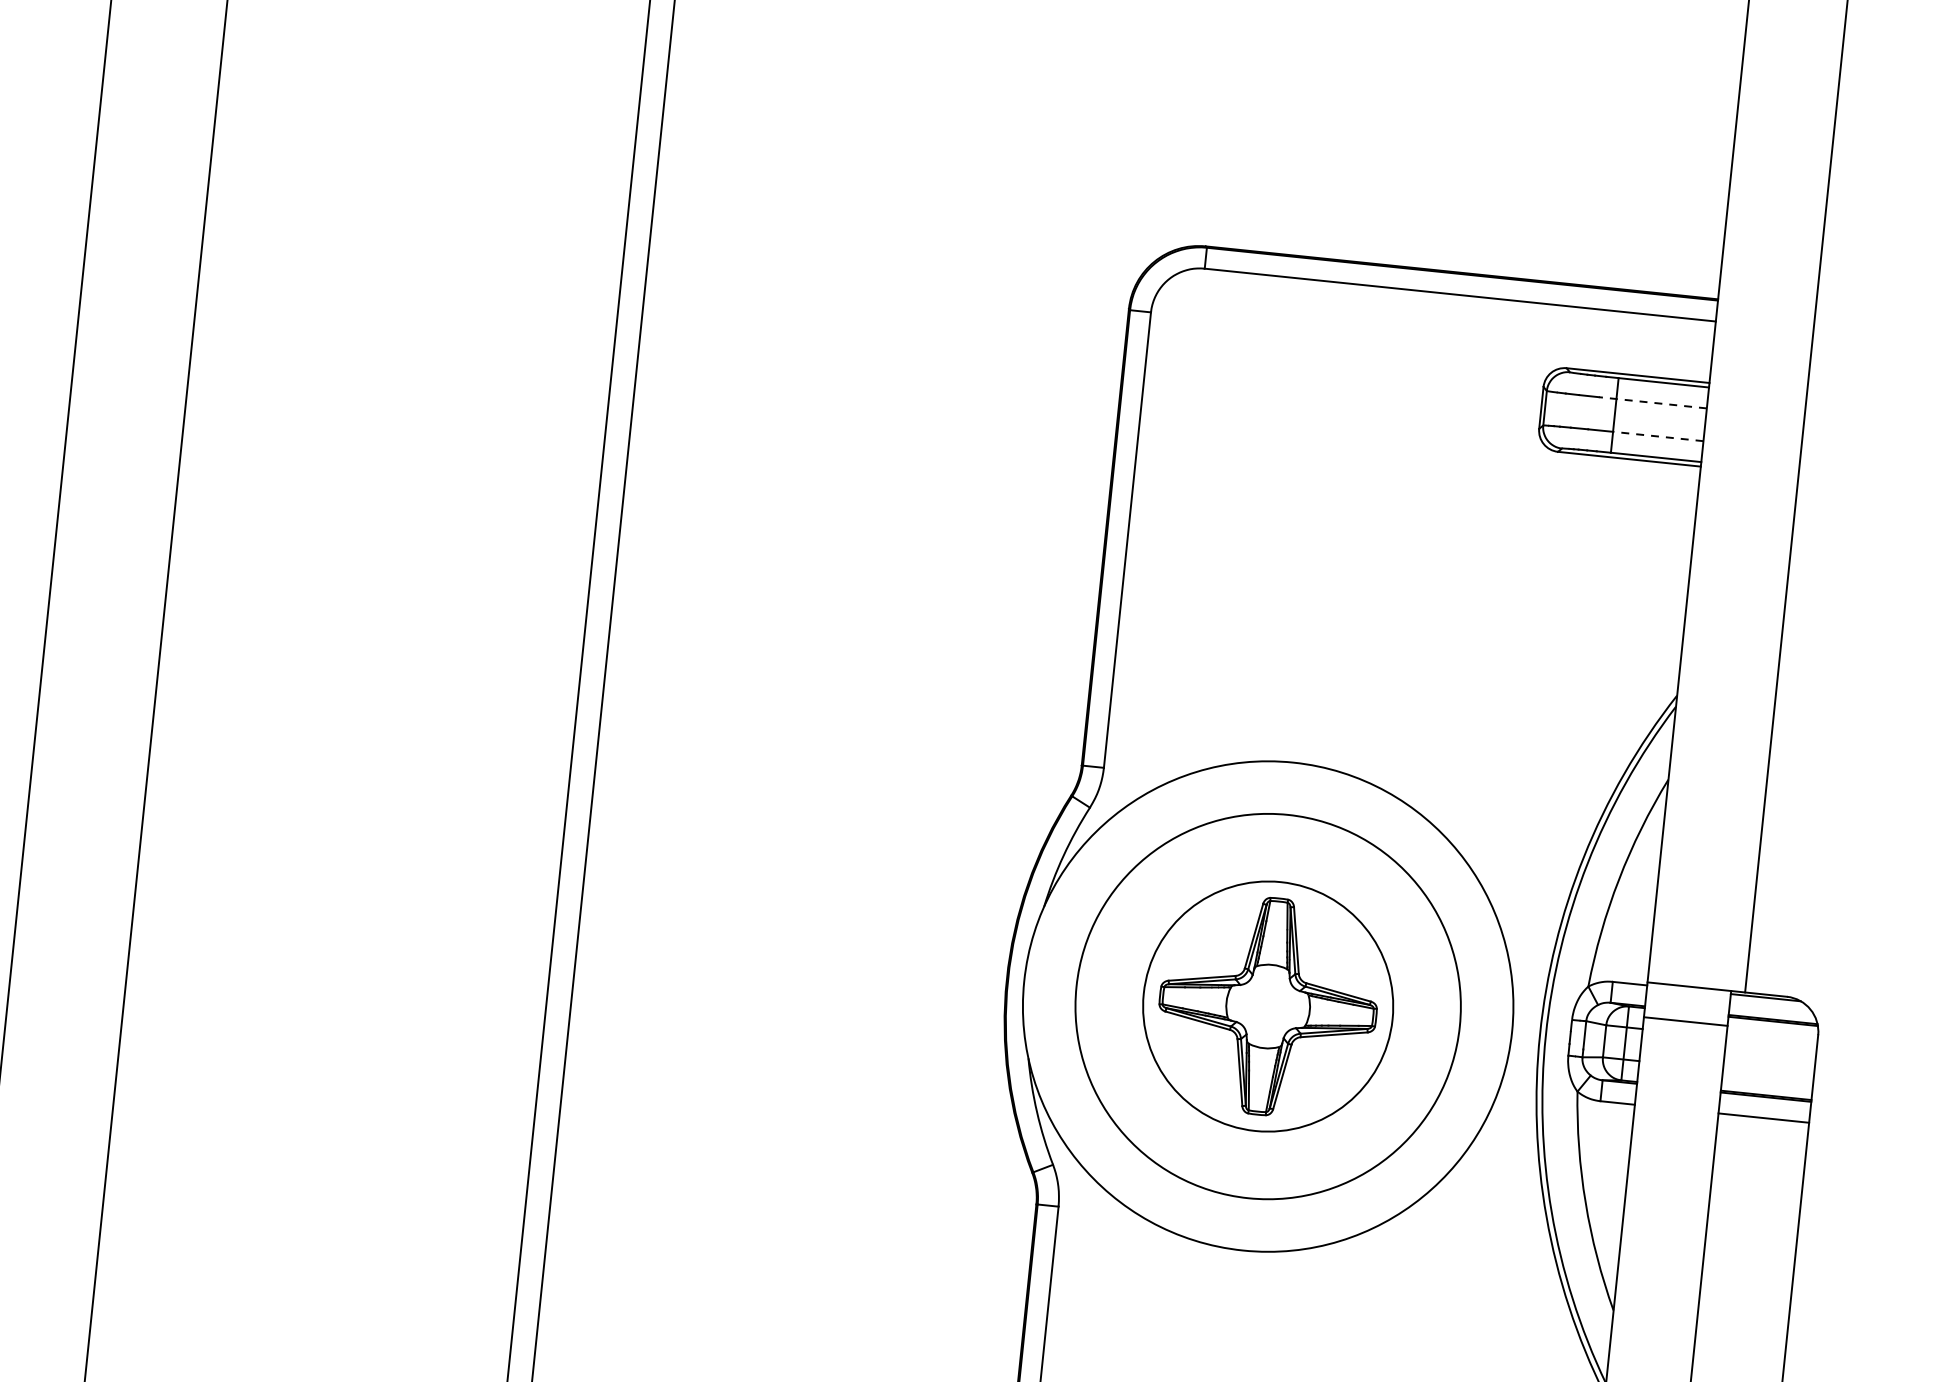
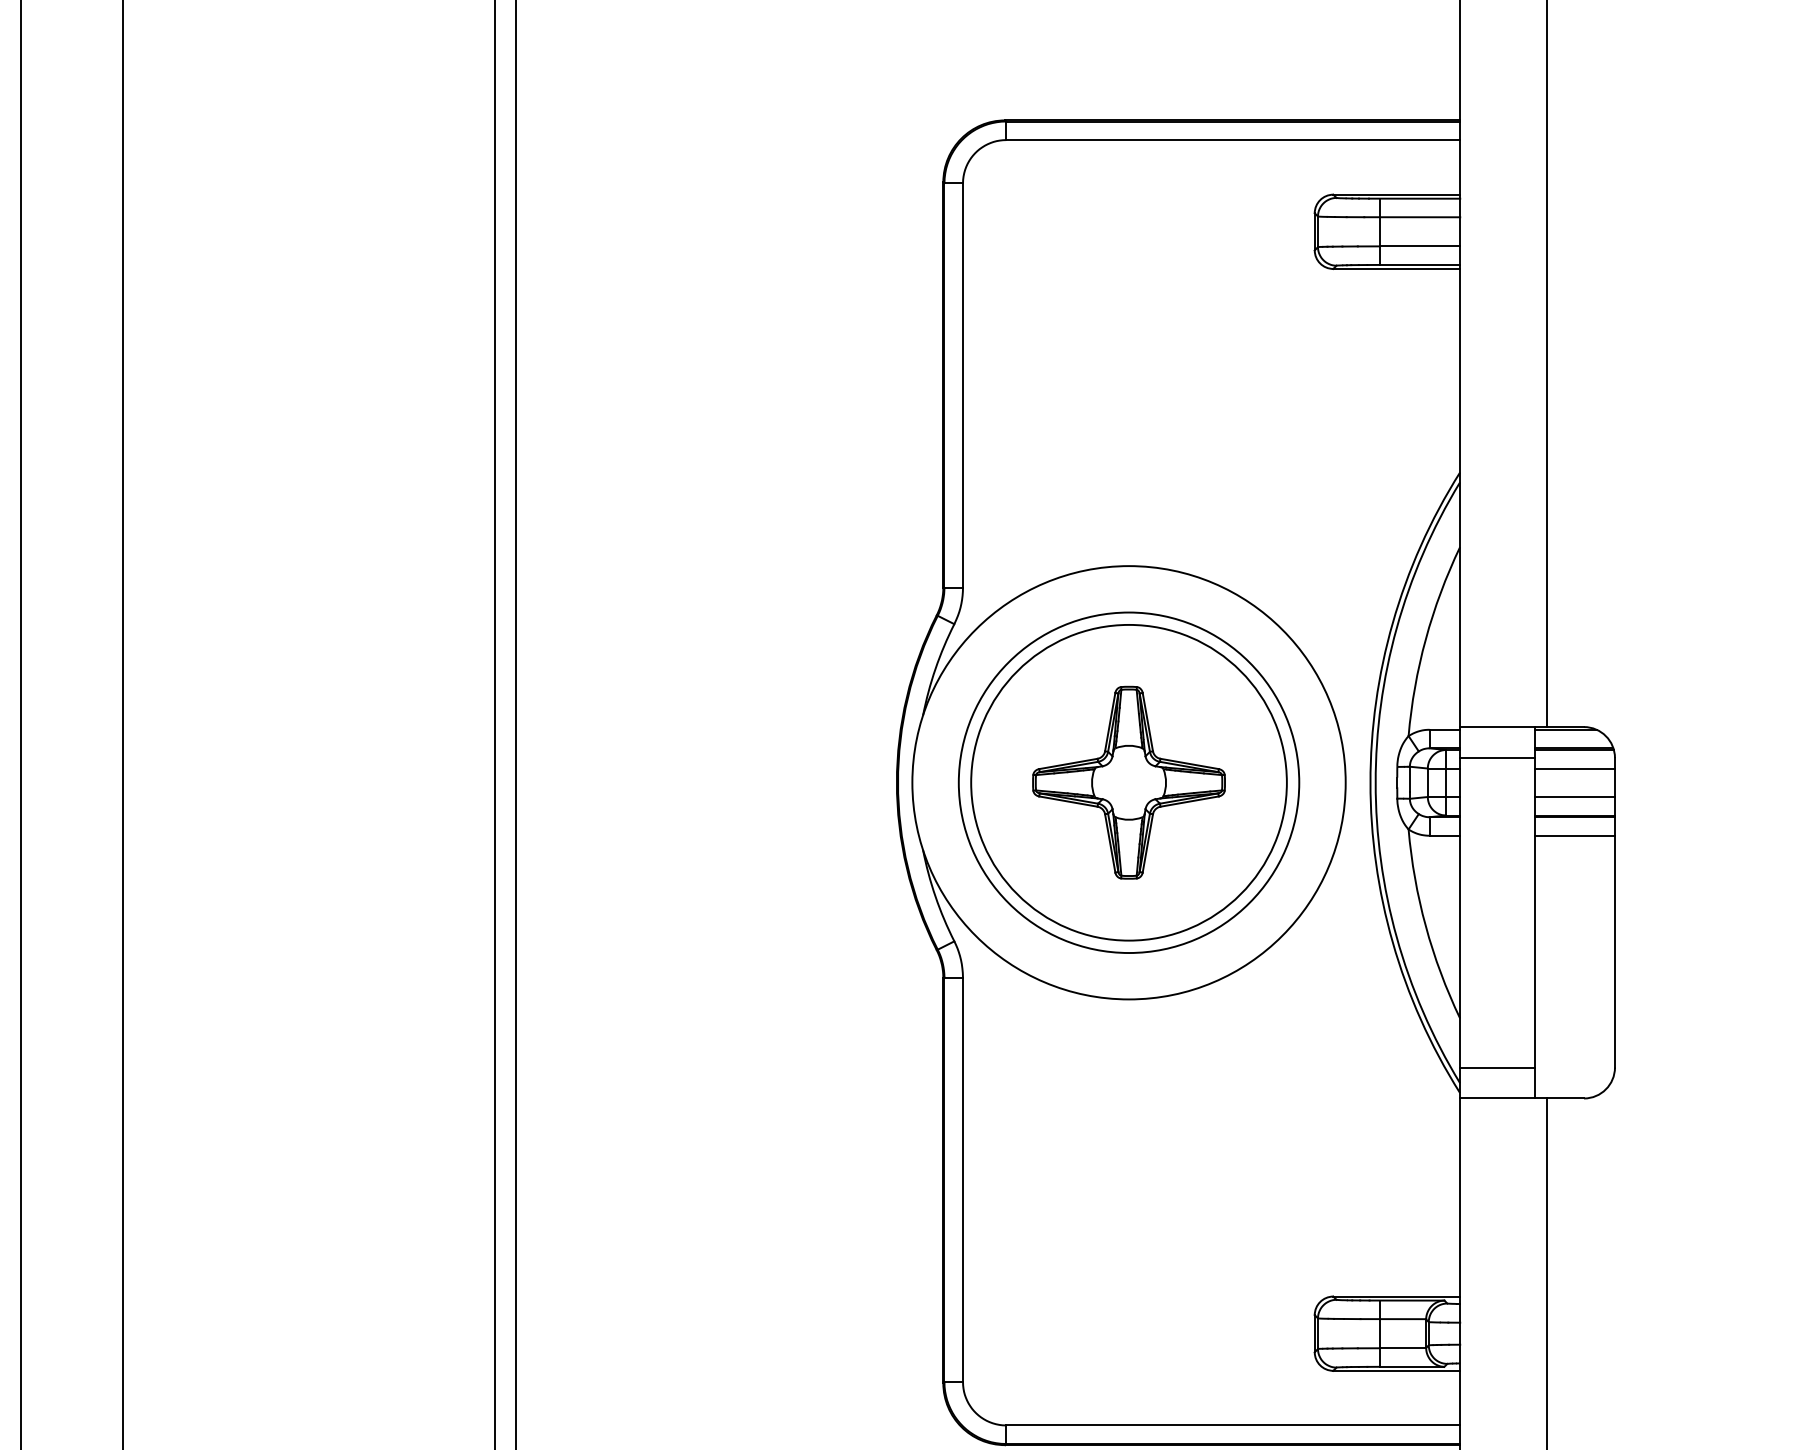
line: (1653, 403) -> (1412, 217), dashed -> solid
line: (1657, 436) -> (1419, 246), dashed -> solid
circle: (1267, 1006) -> (1128, 782), size x1.43
line: (1771, 1042) -> (1574, 768), added
line: (1768, 1074) -> (1574, 797), added
line: (1649, 1370) -> (1497, 1067), added

